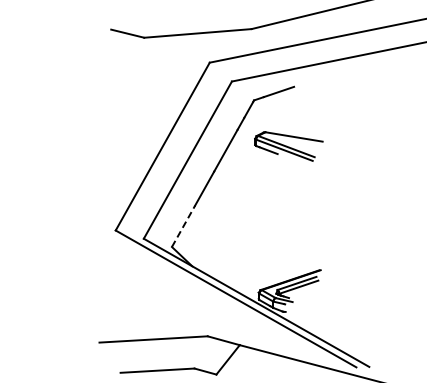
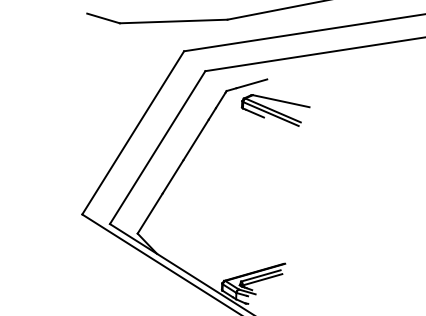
part: (288, 146) -> (275, 110), moved
line: (183, 226) -> (150, 213), dashed -> solid

